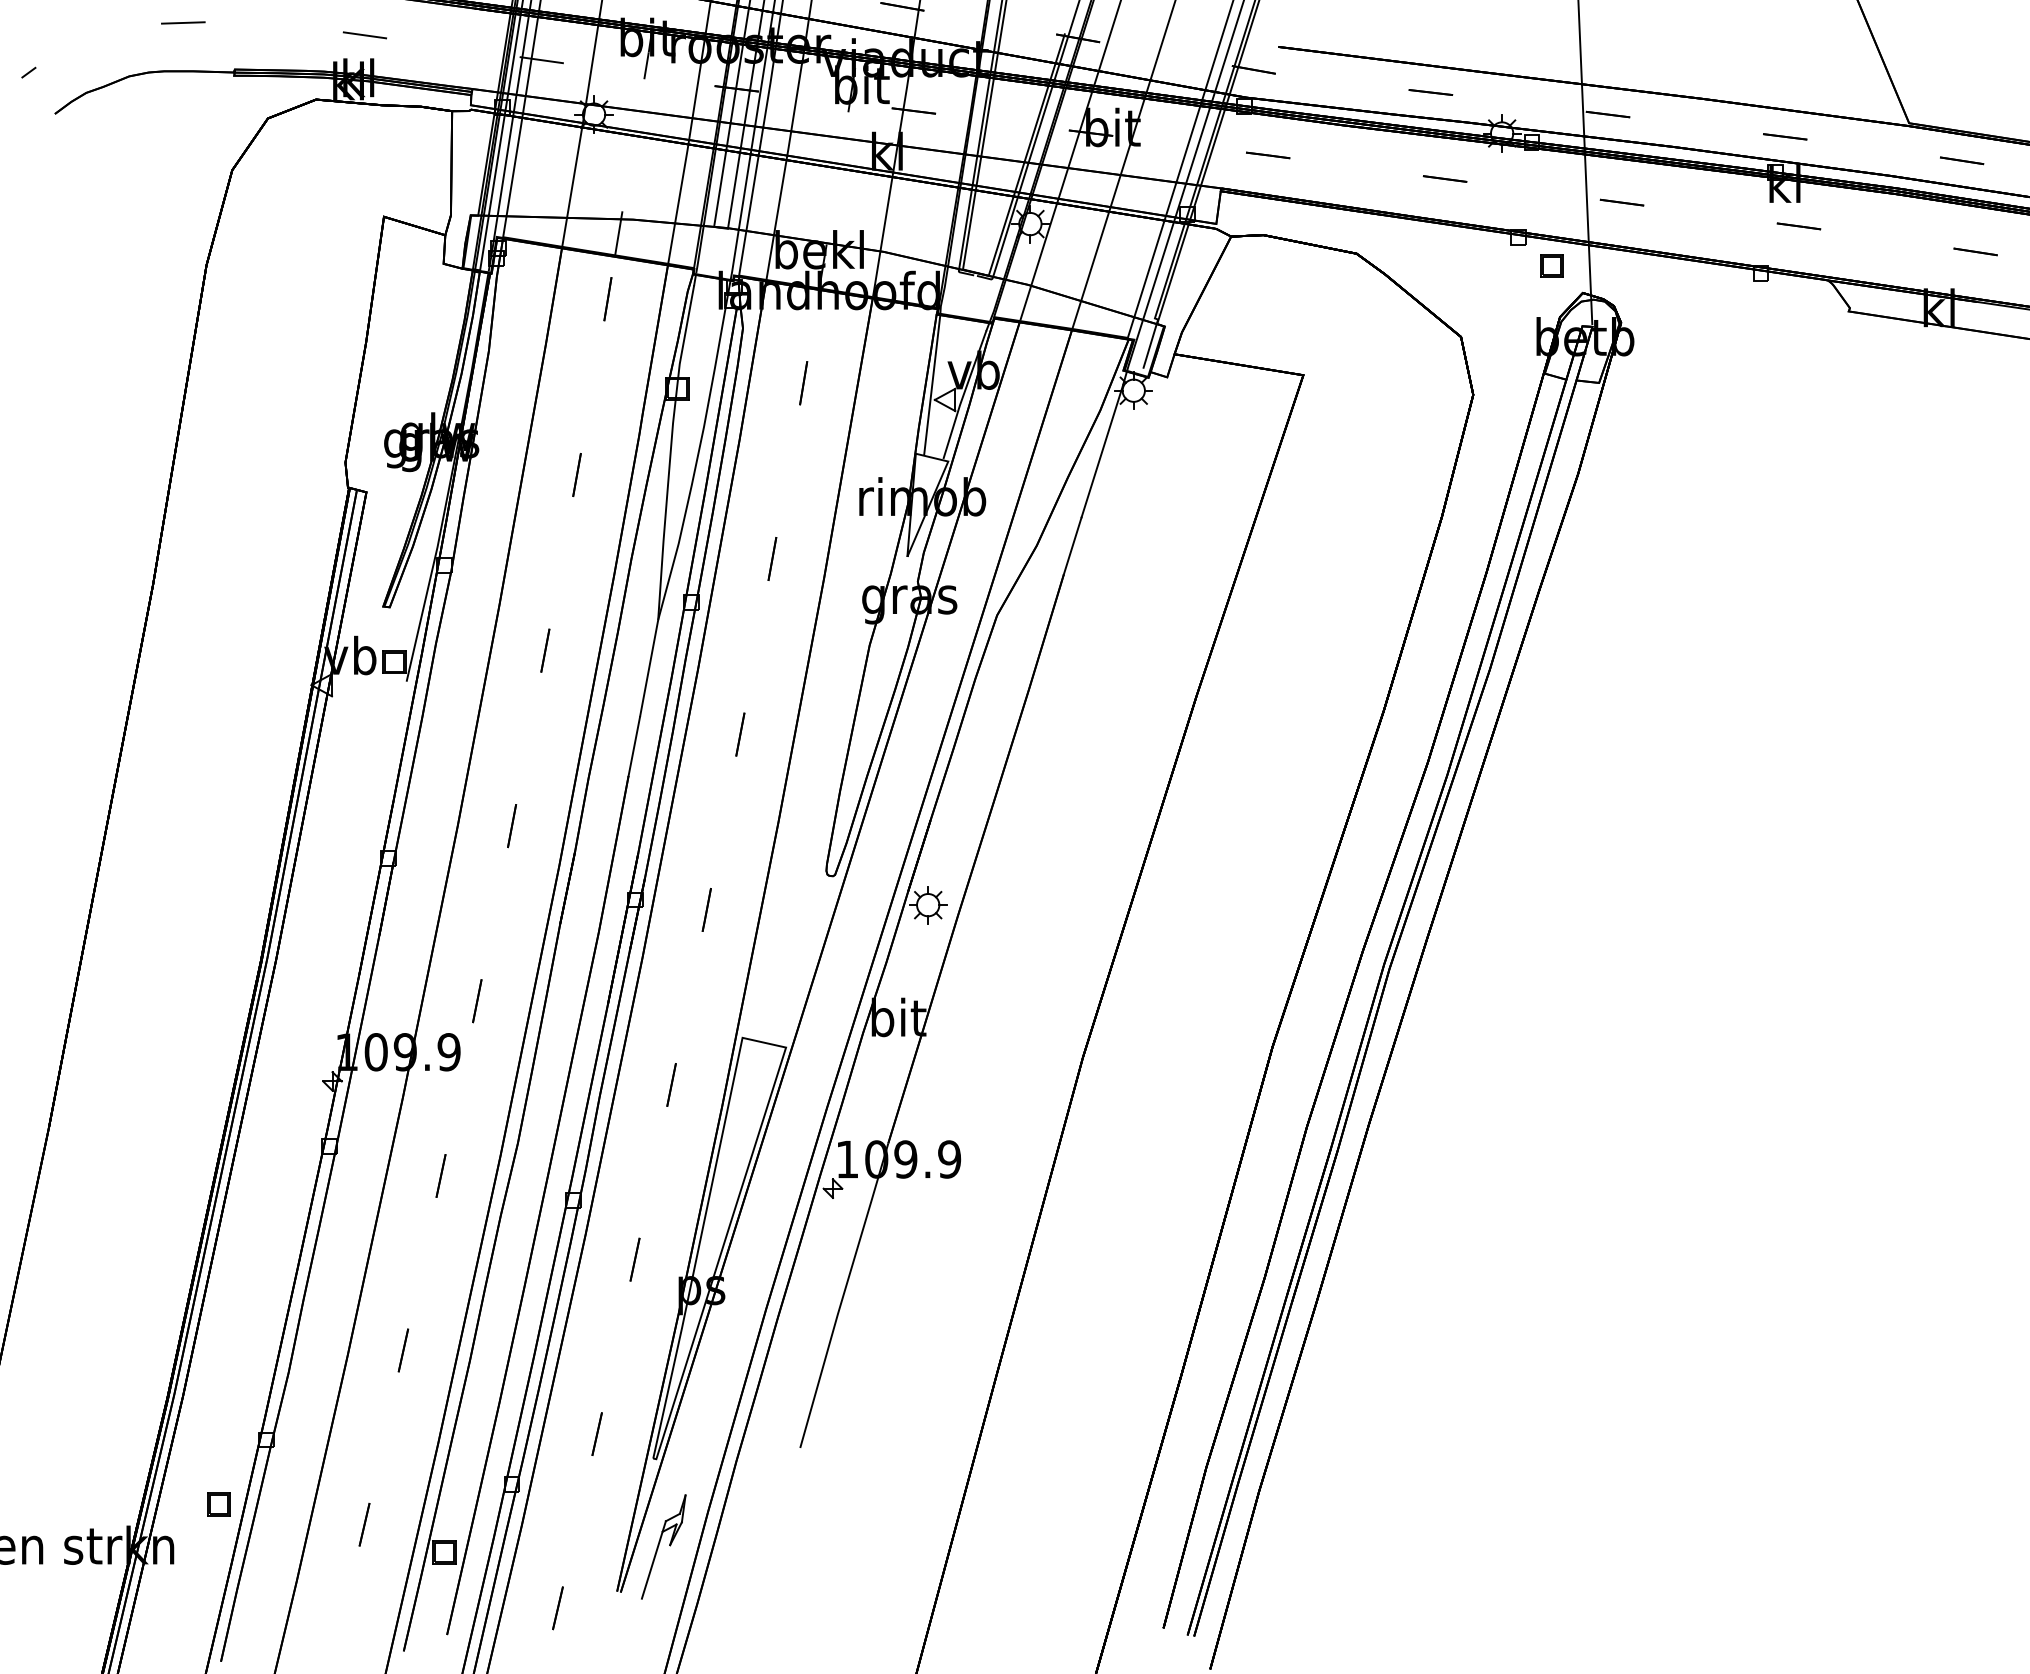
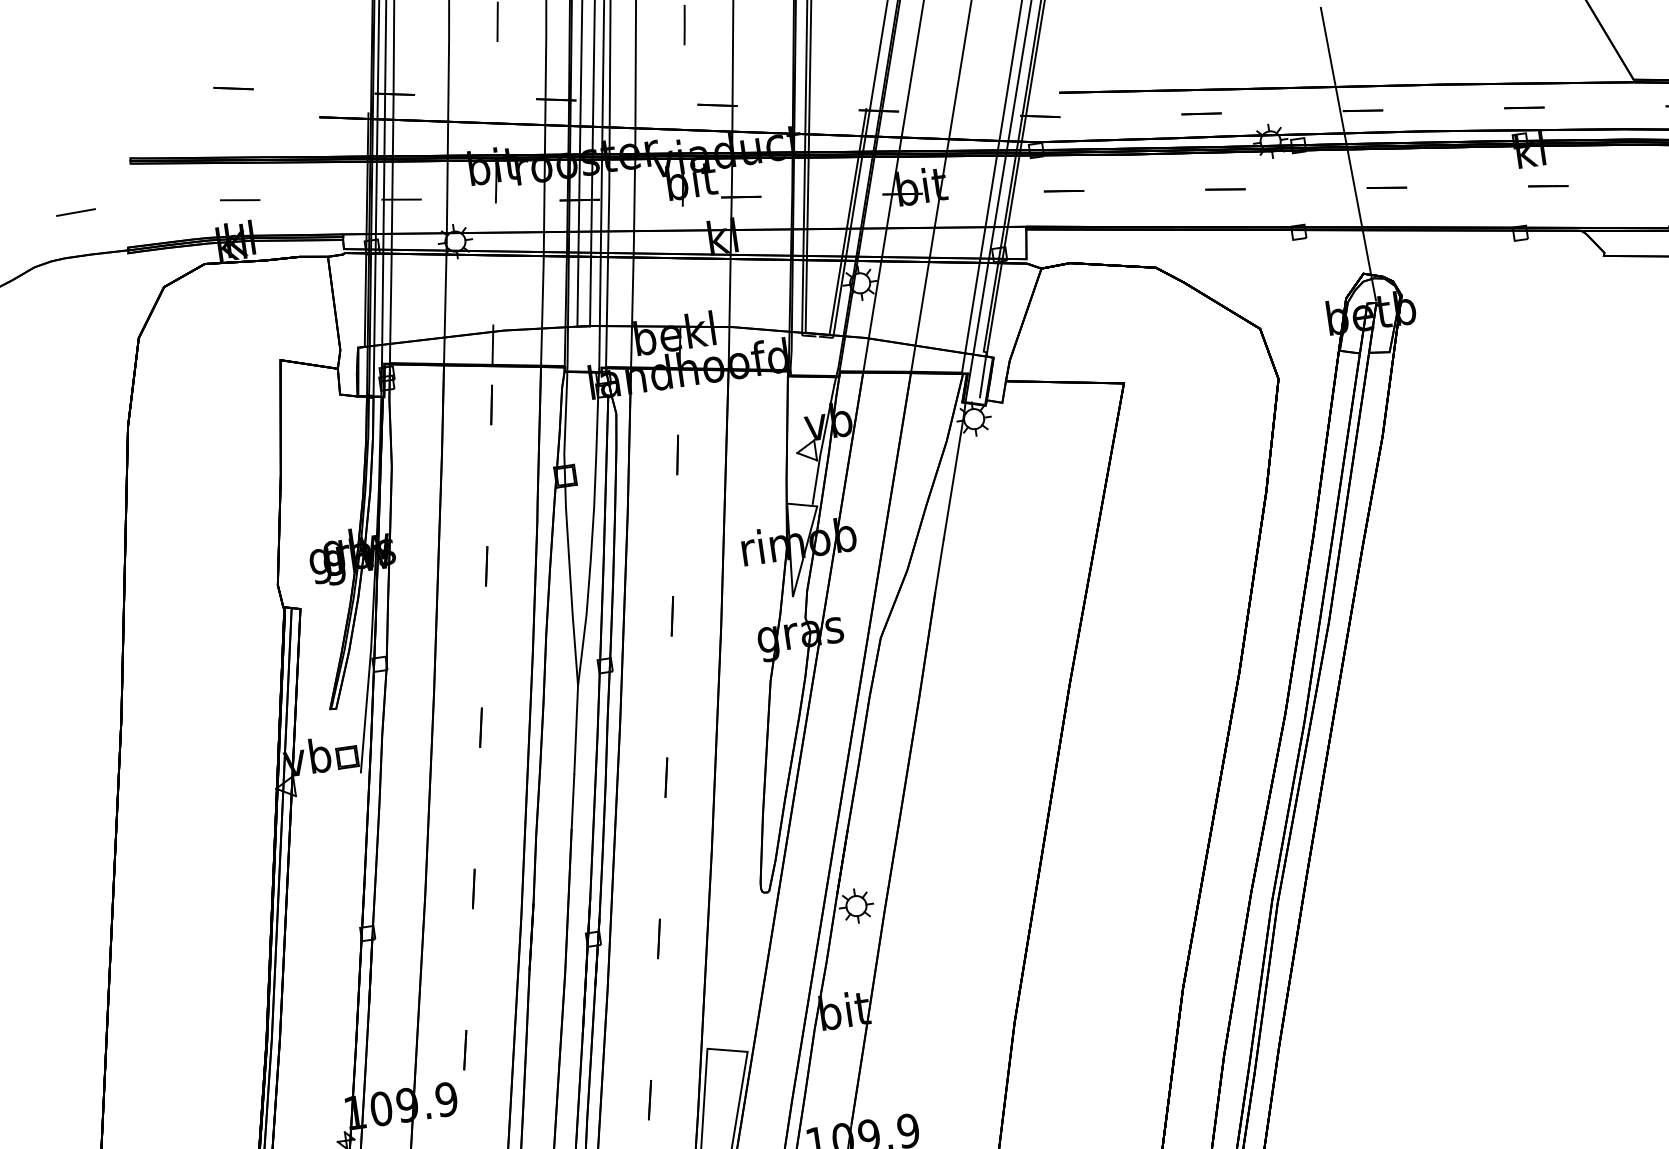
part: (1551, 265) -> (1331, 253), removed
line: (932, 384) -> (793, 439), removed

